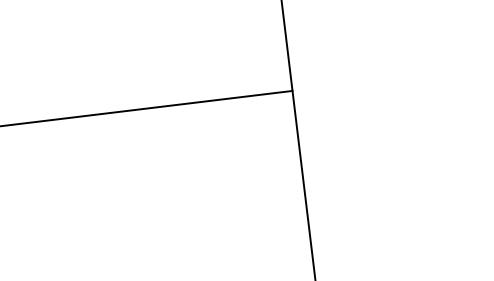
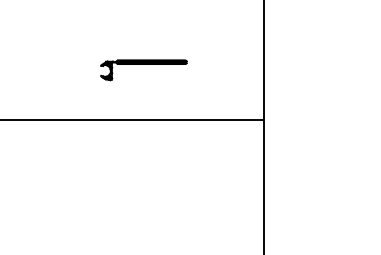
part: (125, 45) -> (143, 70), added

